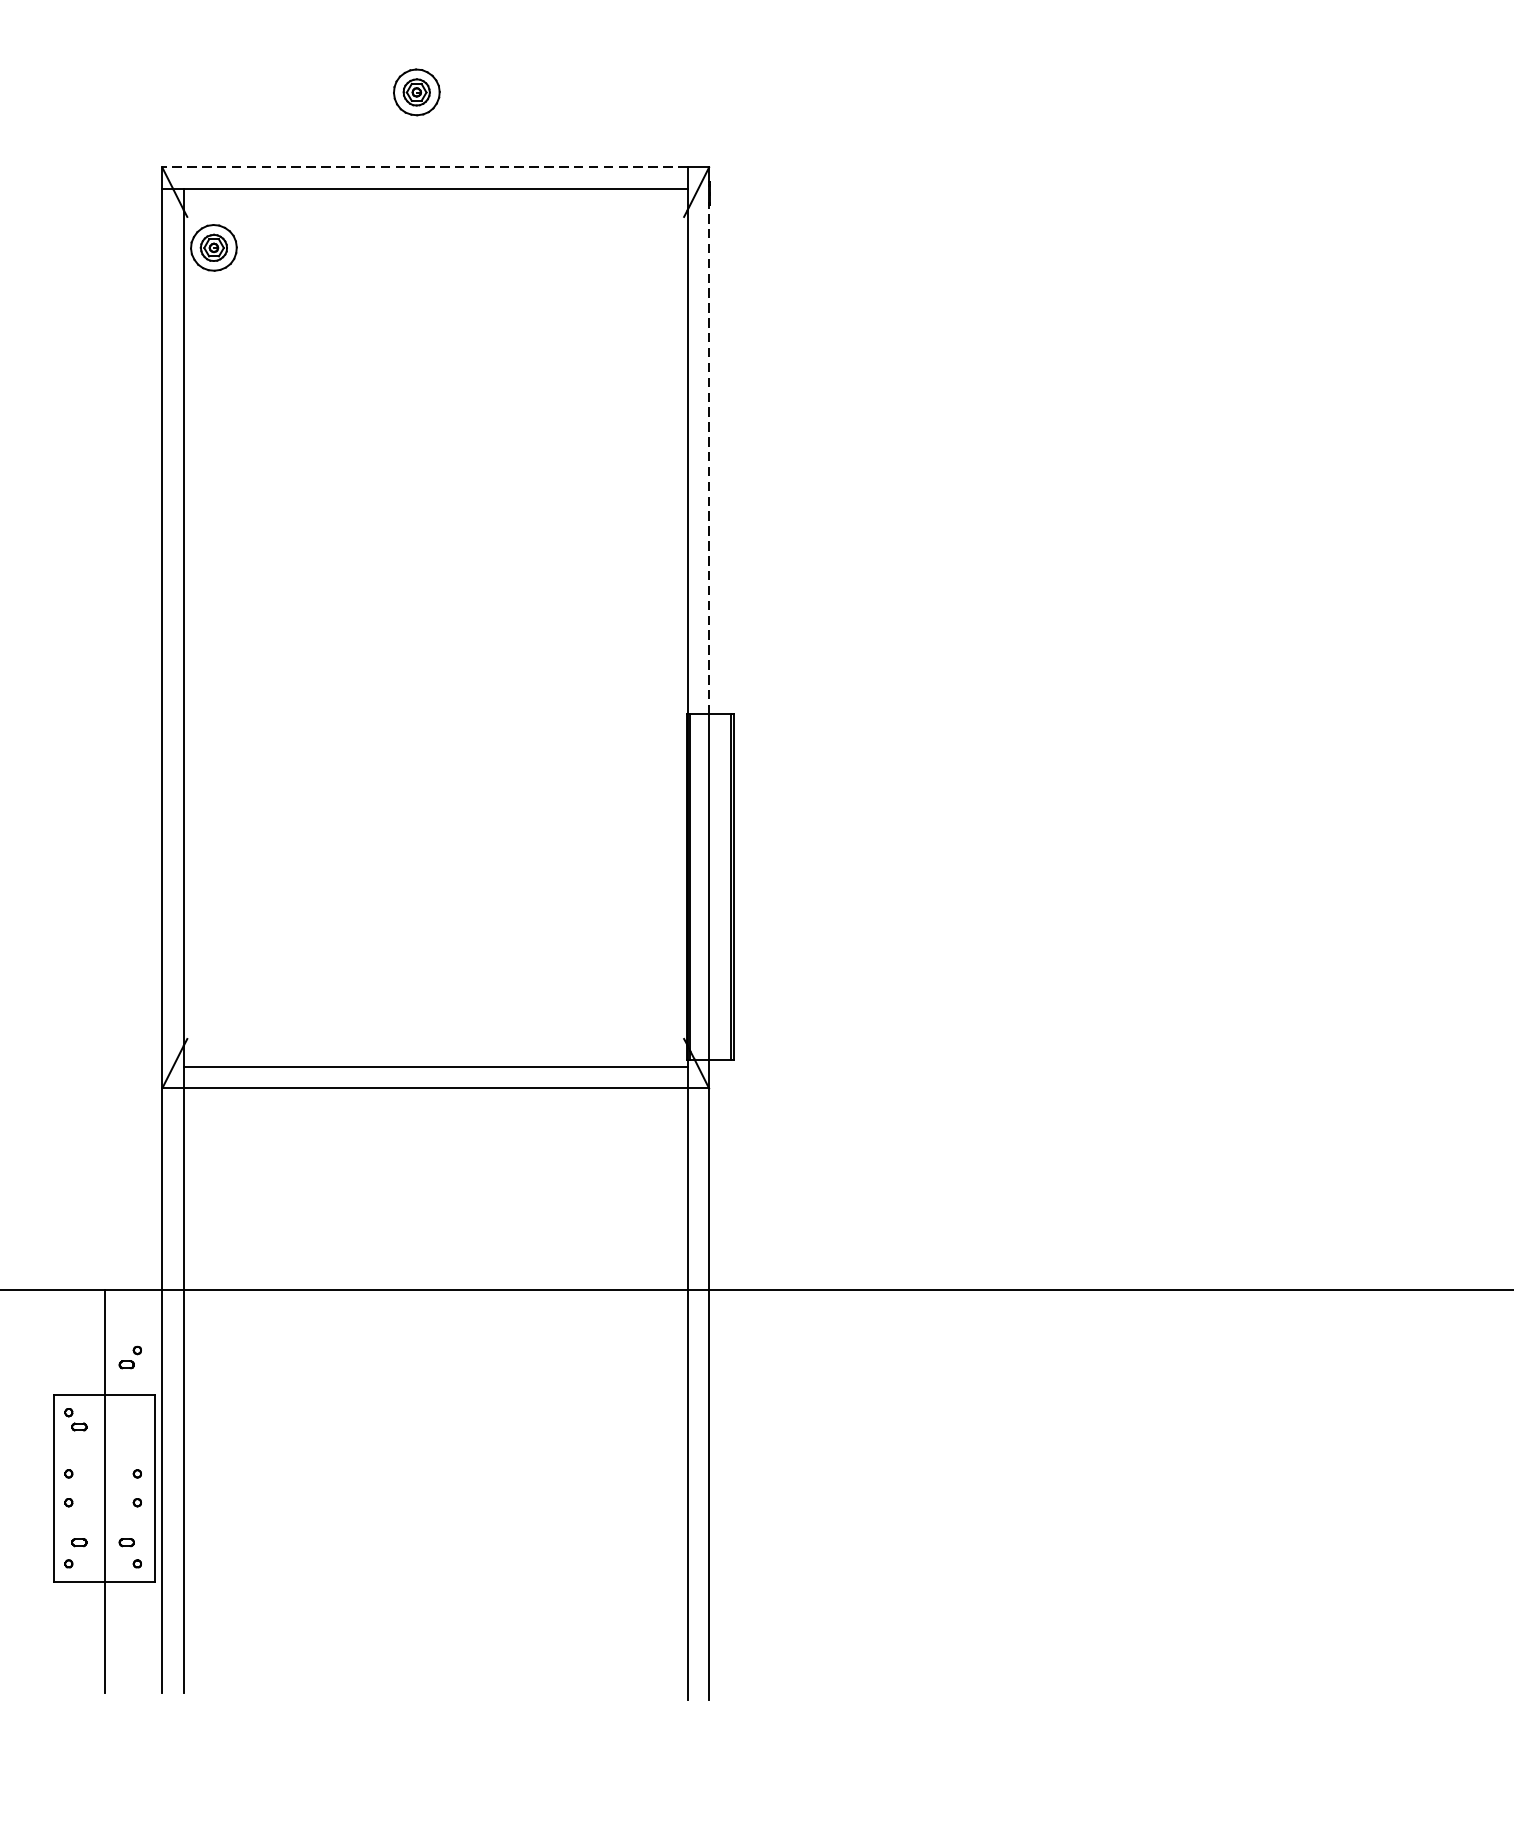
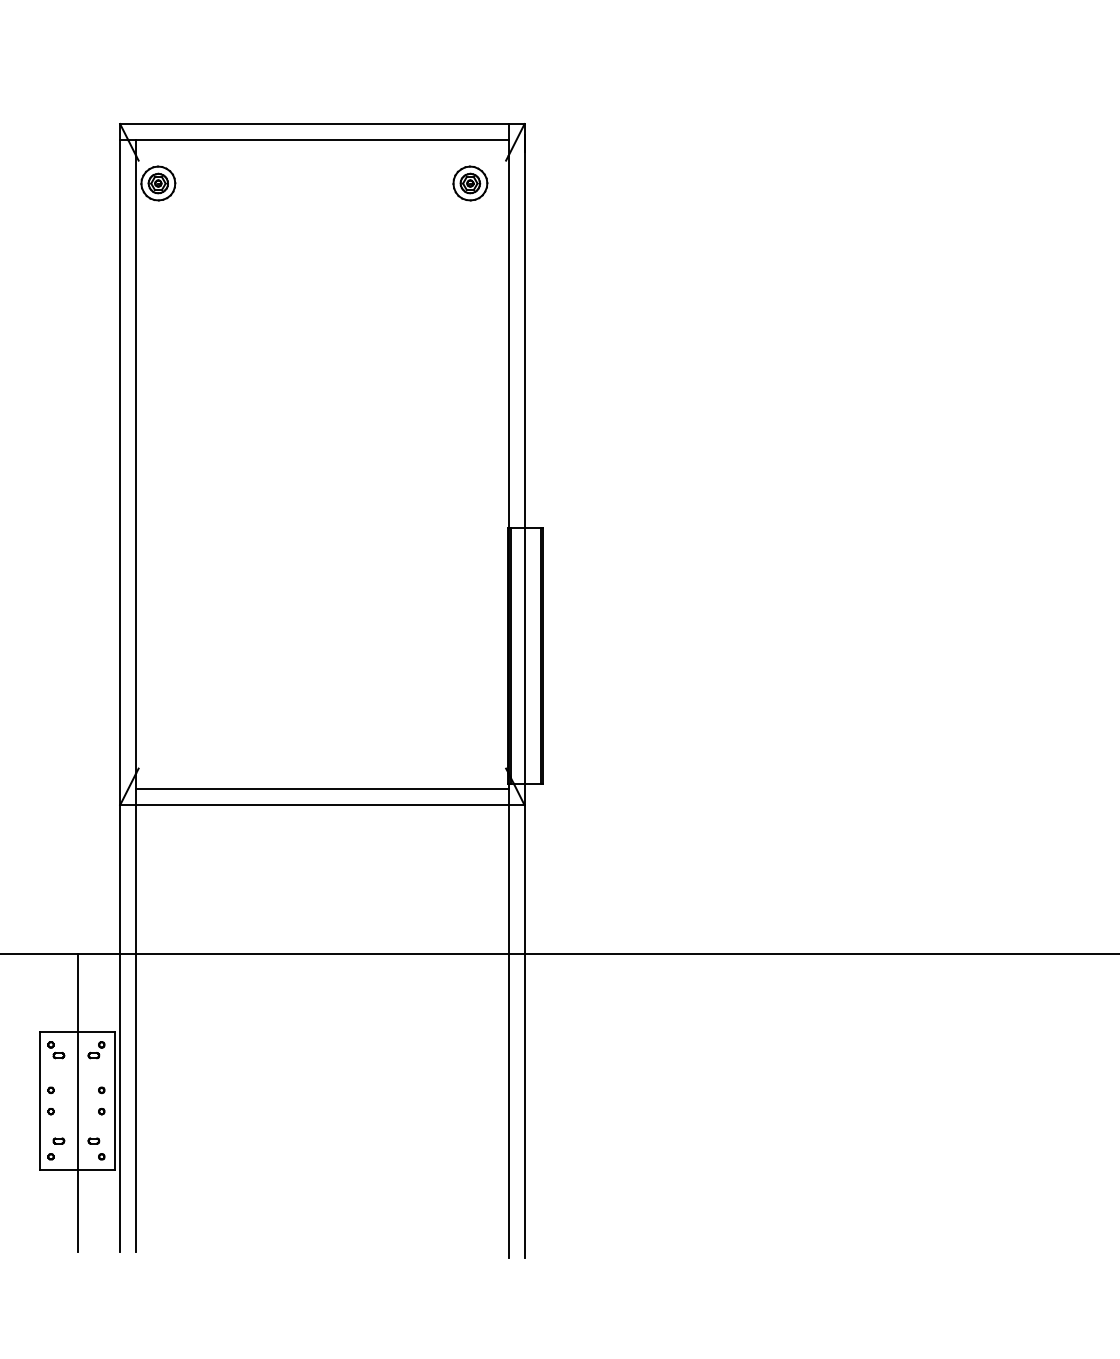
part: (416, 92) -> (470, 183), moved
line: (423, 168) -> (313, 124), dashed -> solid
line: (709, 458) -> (524, 339), dashed -> solid
part: (130, 1357) -> (96, 1050), moved

